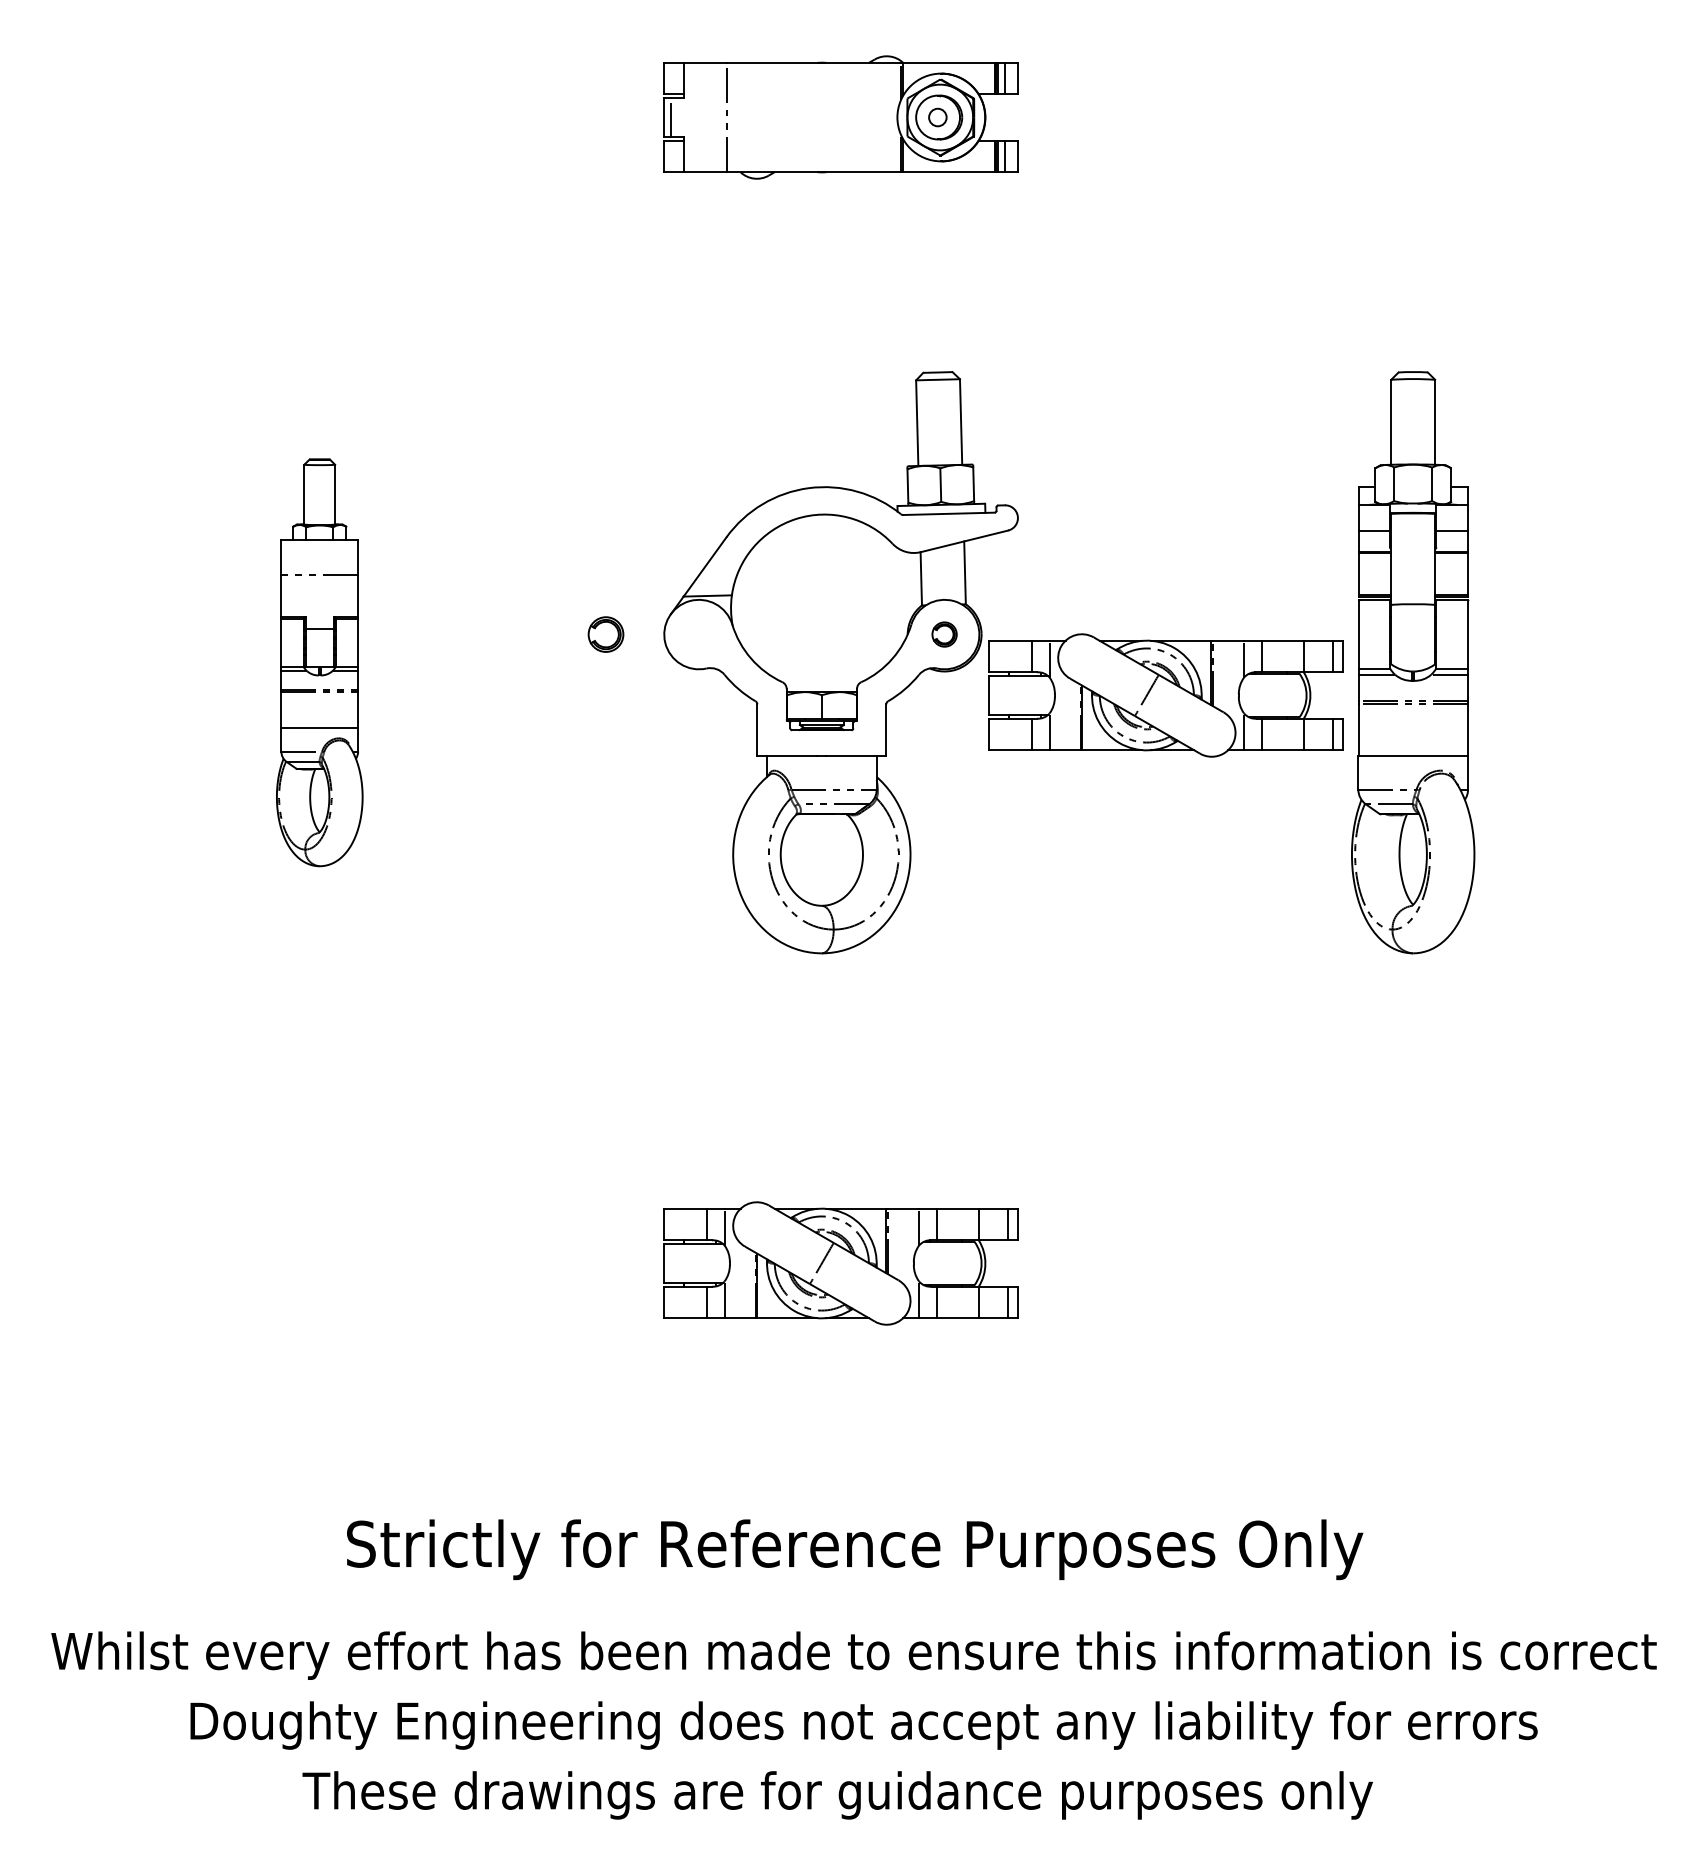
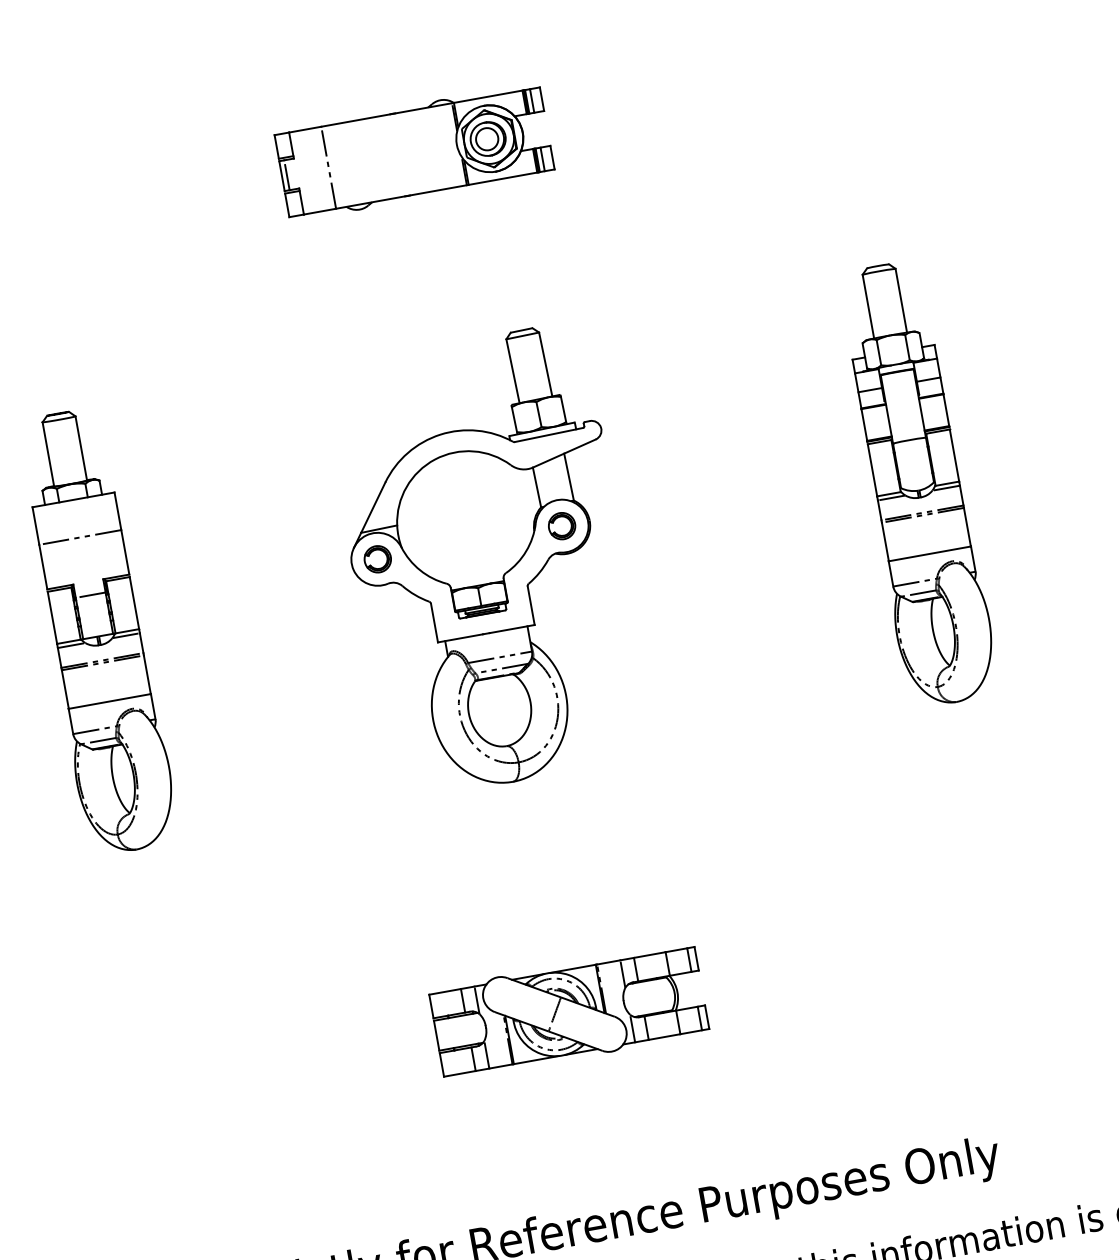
circle: (937, 117) -> (486, 139), size x1.67
part: (605, 634) -> (377, 559), moved
part: (944, 634) -> (561, 526), size x1.43
part: (319, 662) -> (96, 631), size x1.43
part: (1165, 695) -> (735, 542), removed

